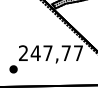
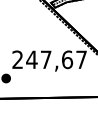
text: (66, 53) -> (67, 60), 247,77 -> 247,67

